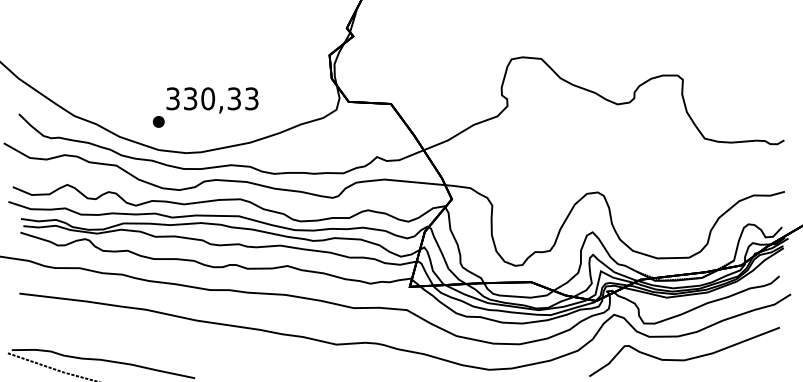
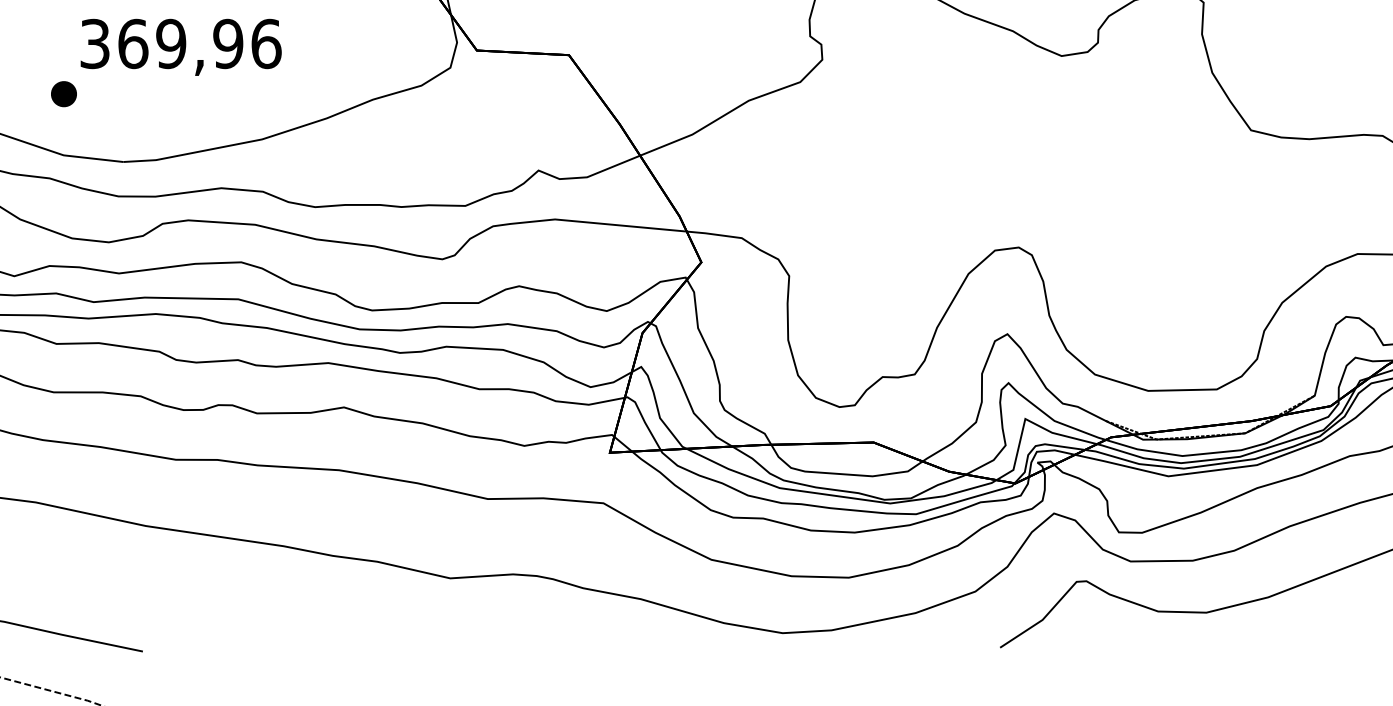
text: (220, 98) -> (198, 43), 330,33 -> 369,96

